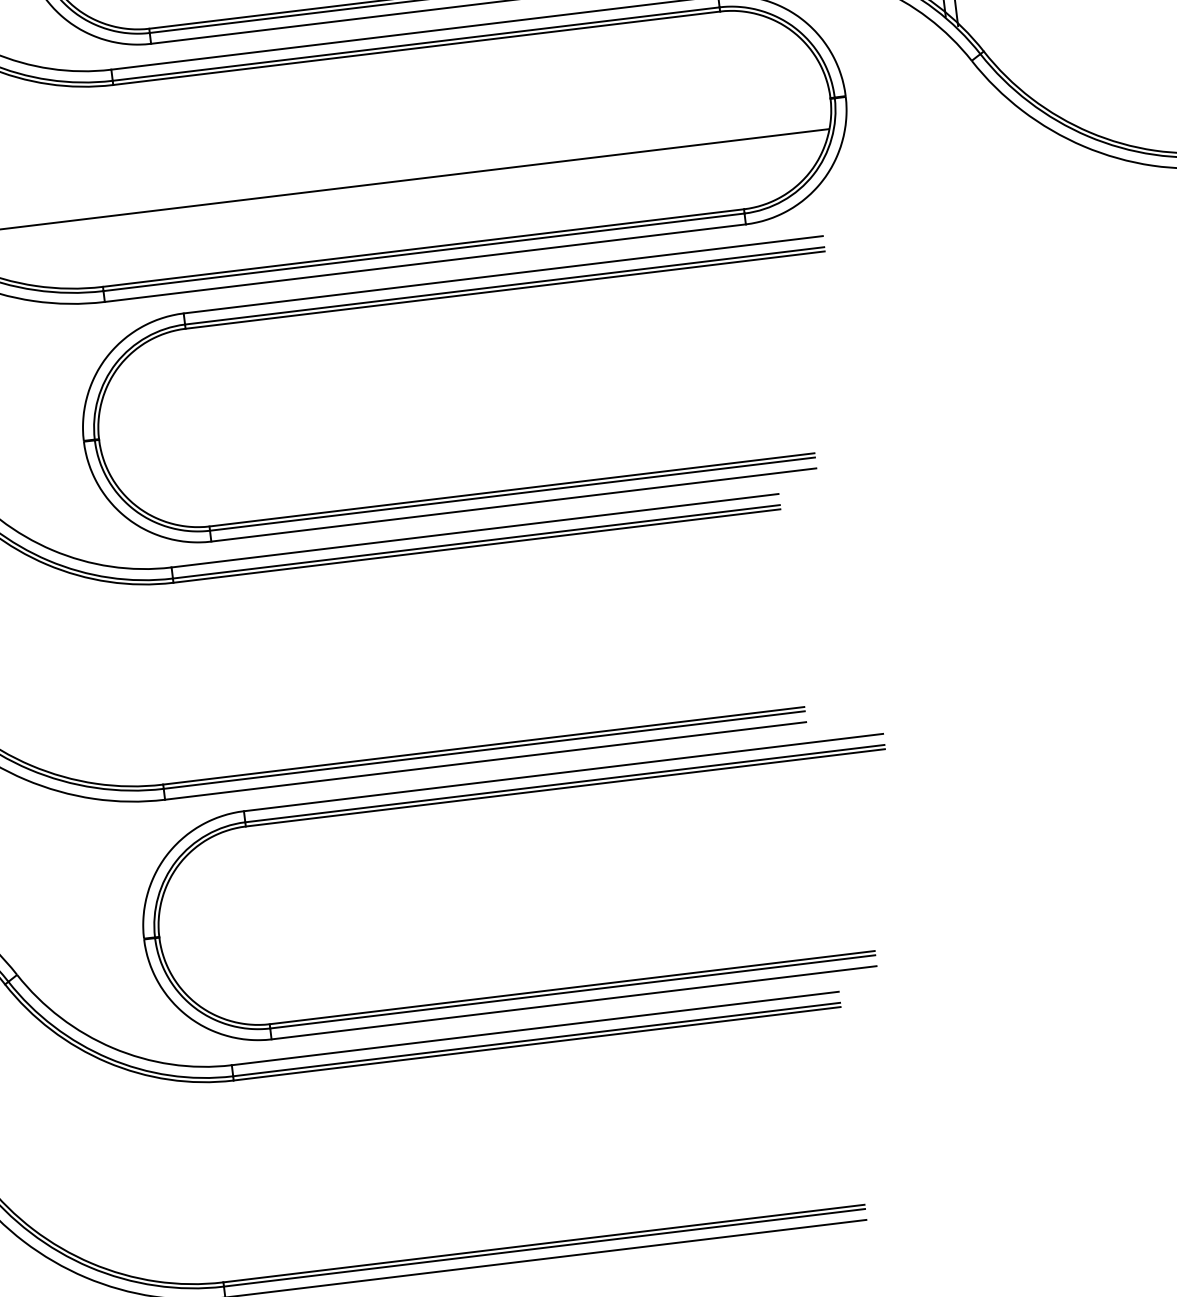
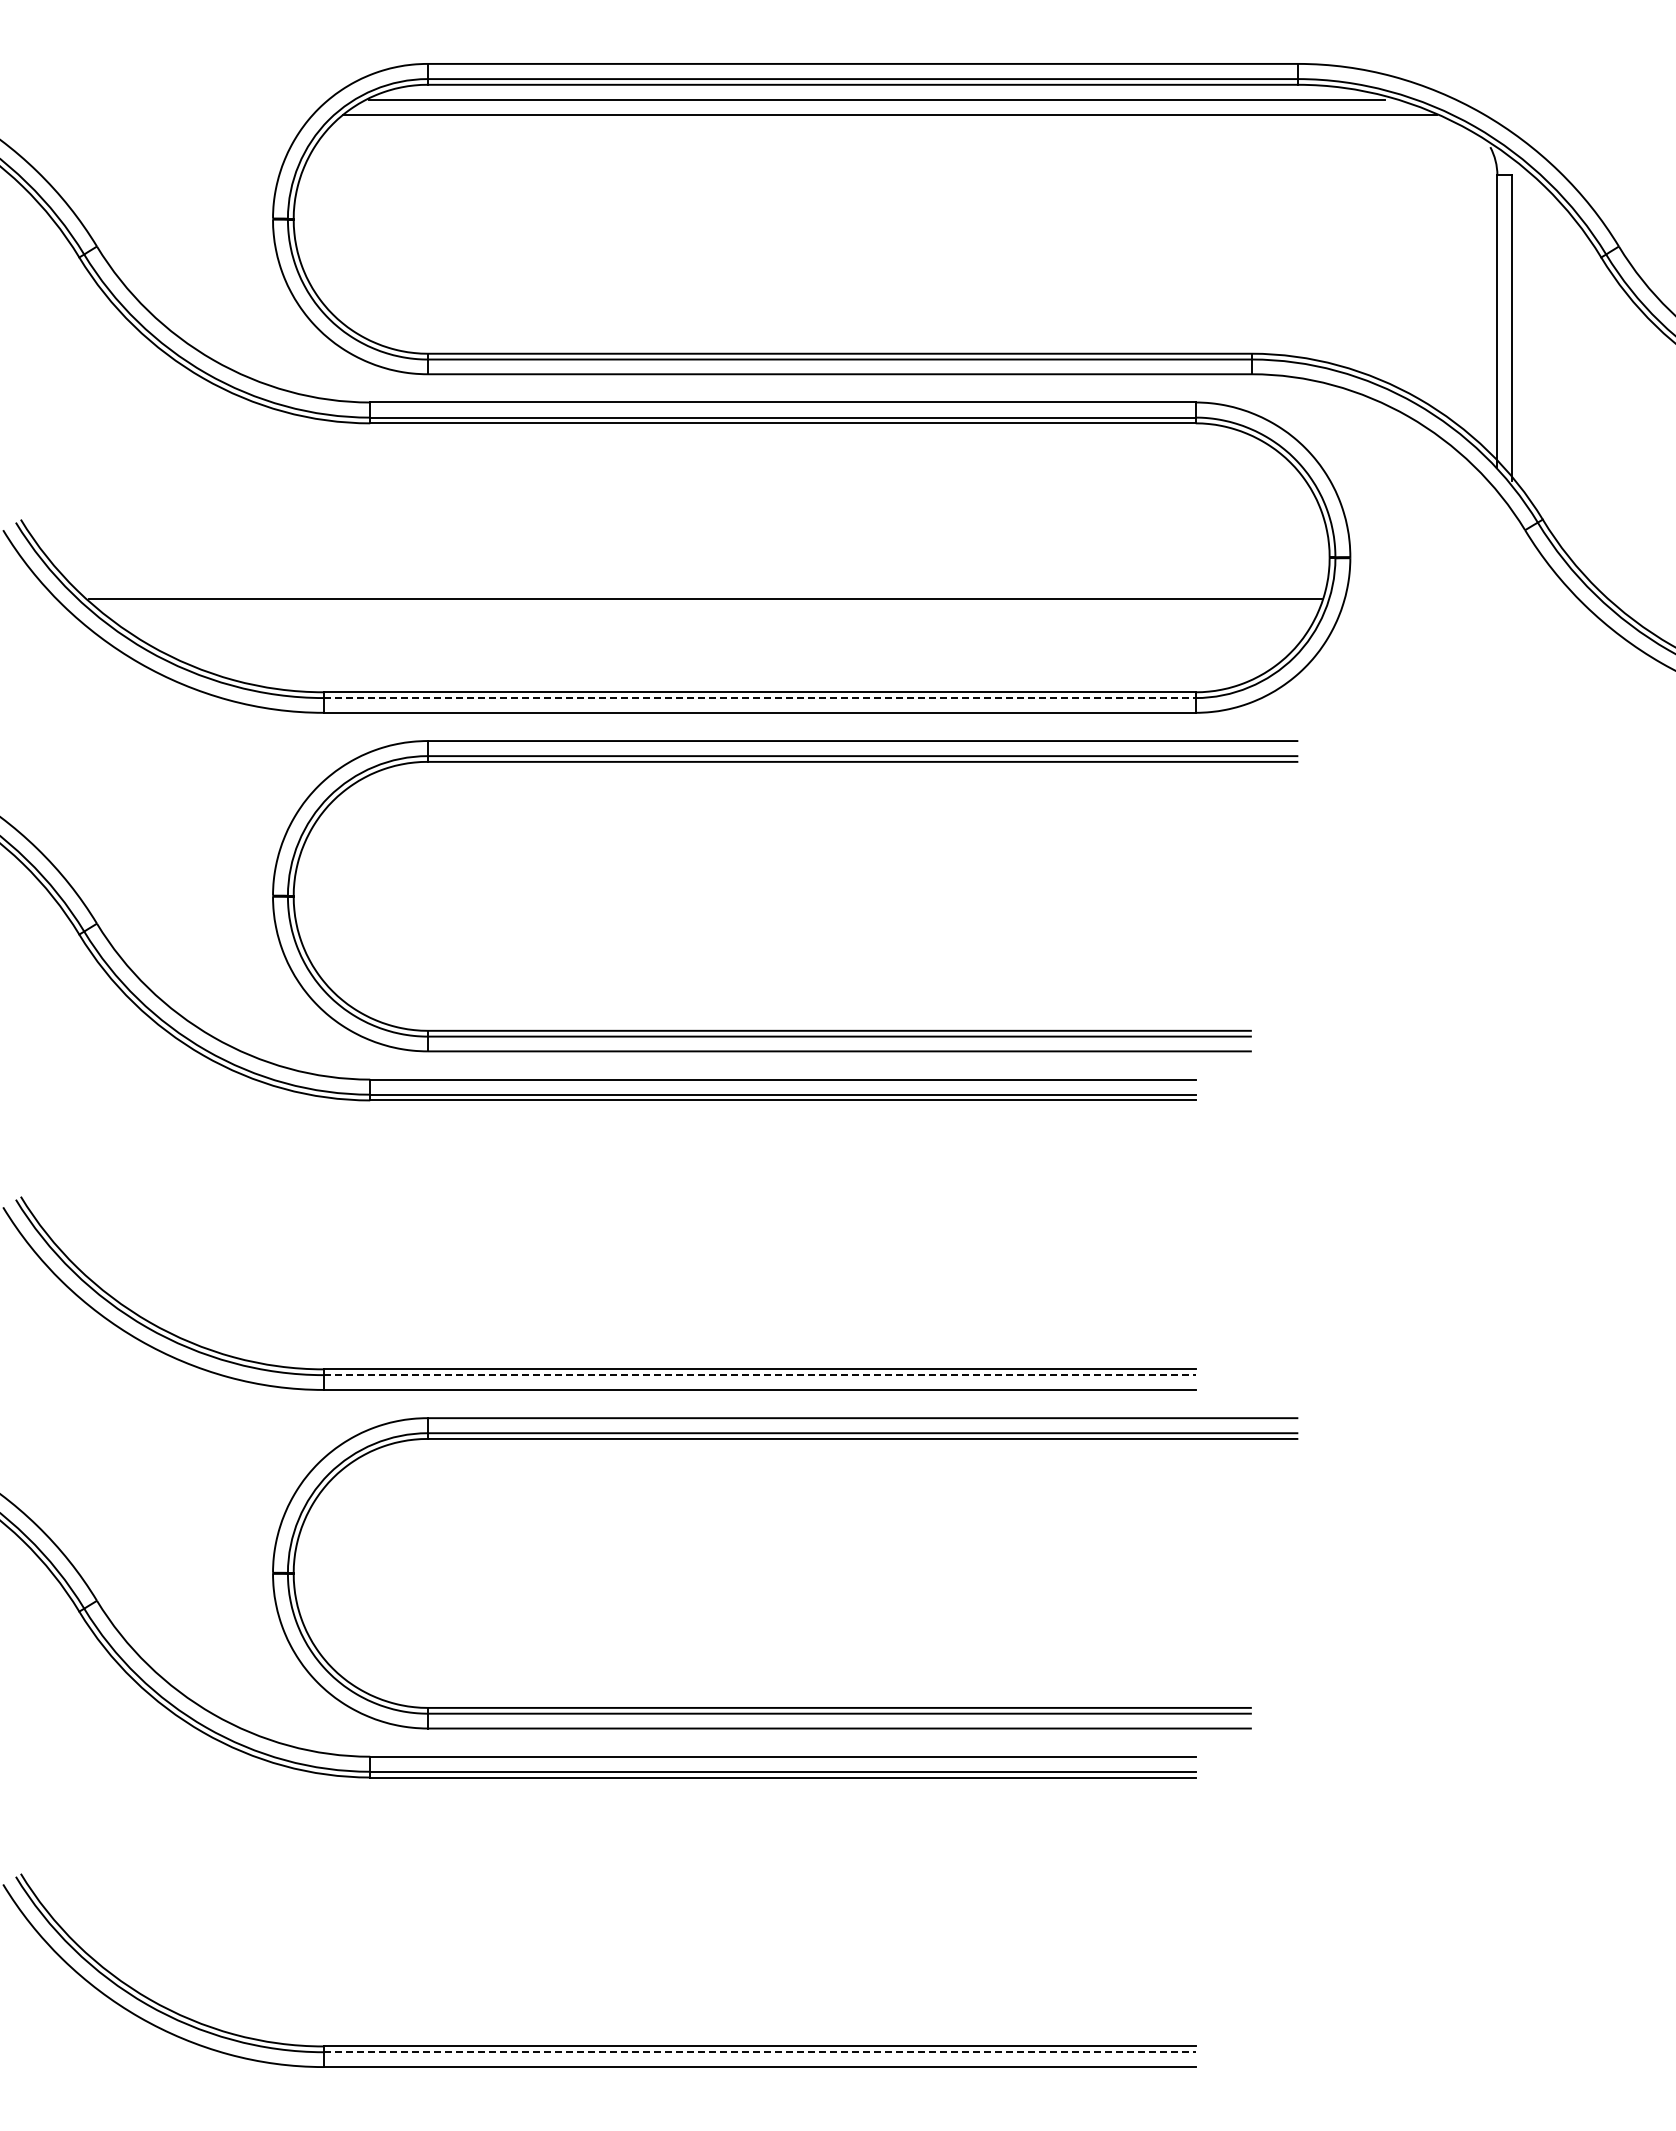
line: (423, 252) -> (759, 698), solid -> dashed
line: (484, 750) -> (759, 1375), solid -> dashed
line: (544, 1248) -> (759, 2052), solid -> dashed

